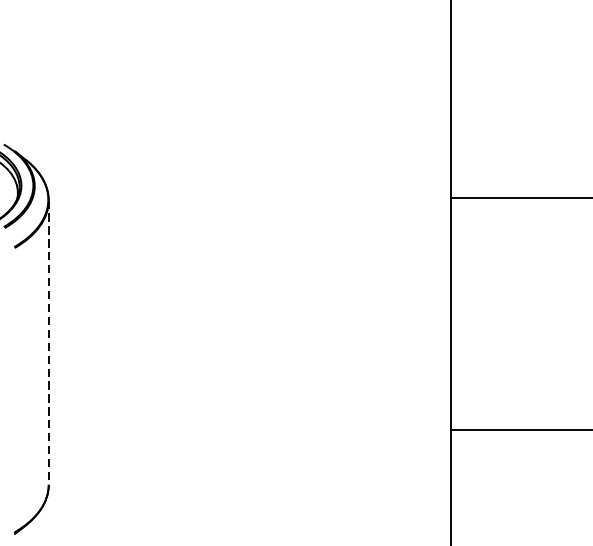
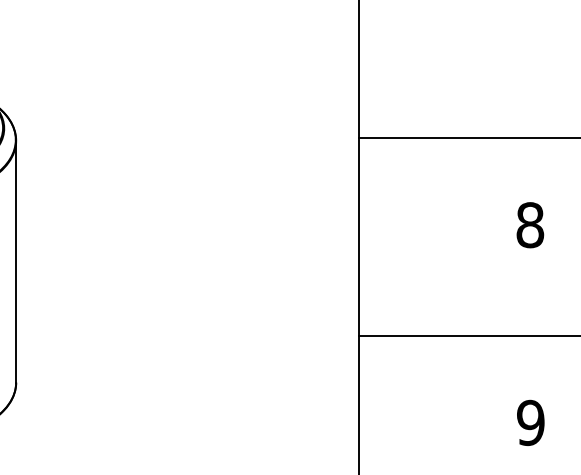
line: (49, 342) -> (16, 261), dashed -> solid

